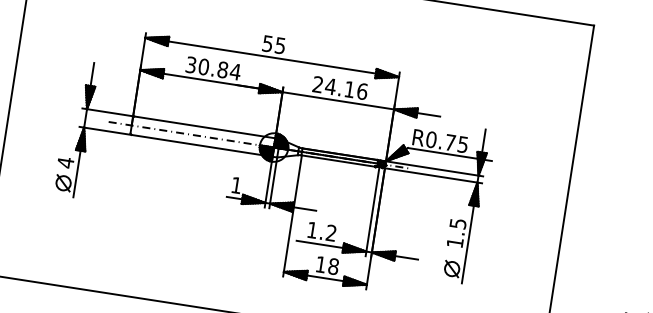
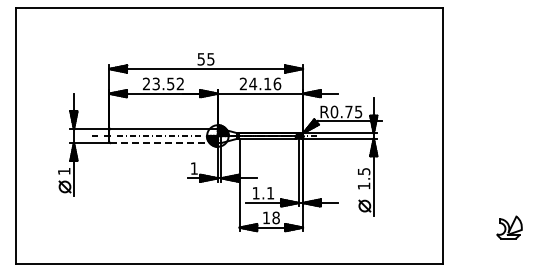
text: (213, 67) -> (163, 83), 30.84 -> 23.52
line: (202, 146) -> (164, 143), solid -> dashed
text: (66, 162) -> (64, 171), 4 -> 1
text: (331, 233) -> (270, 193), 1.2 -> 1.1

